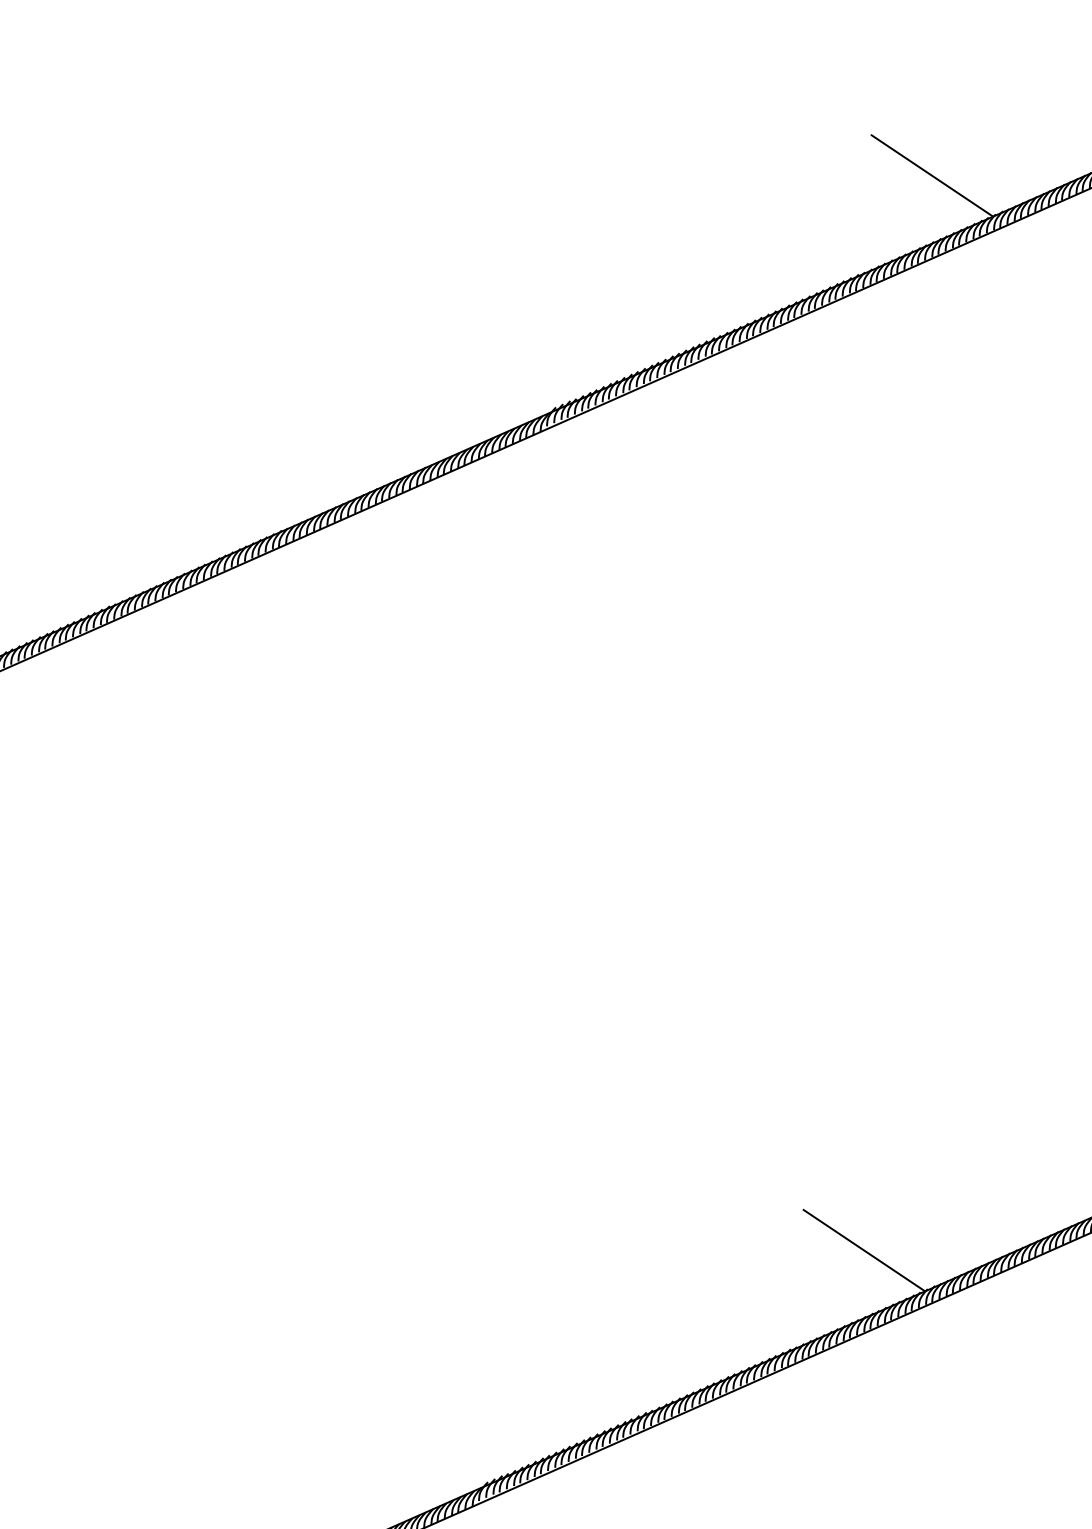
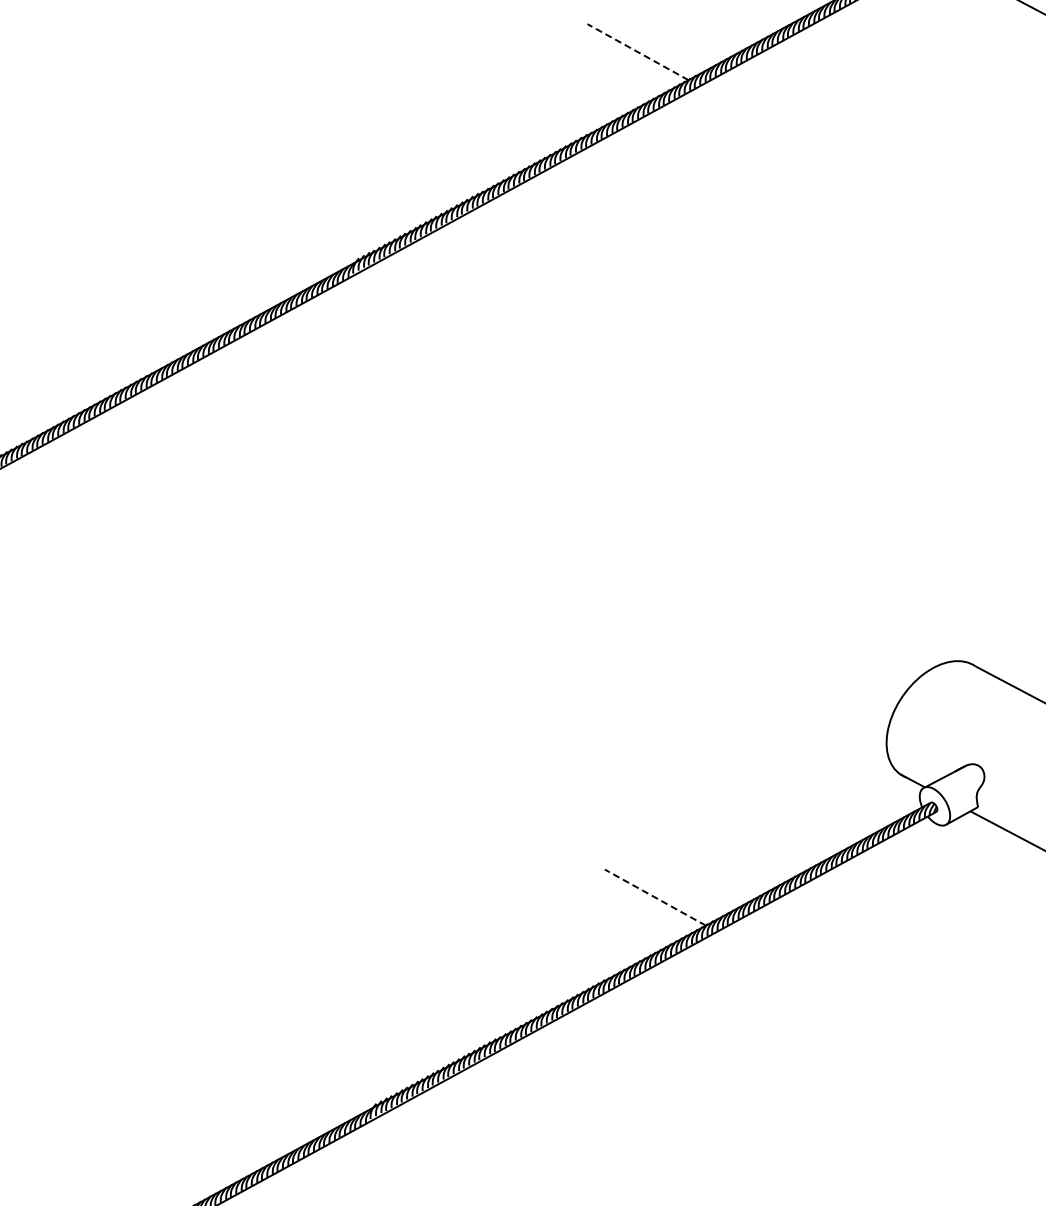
line: (932, 176) -> (638, 52), solid -> dashed
line: (864, 1250) -> (655, 897), solid -> dashed

